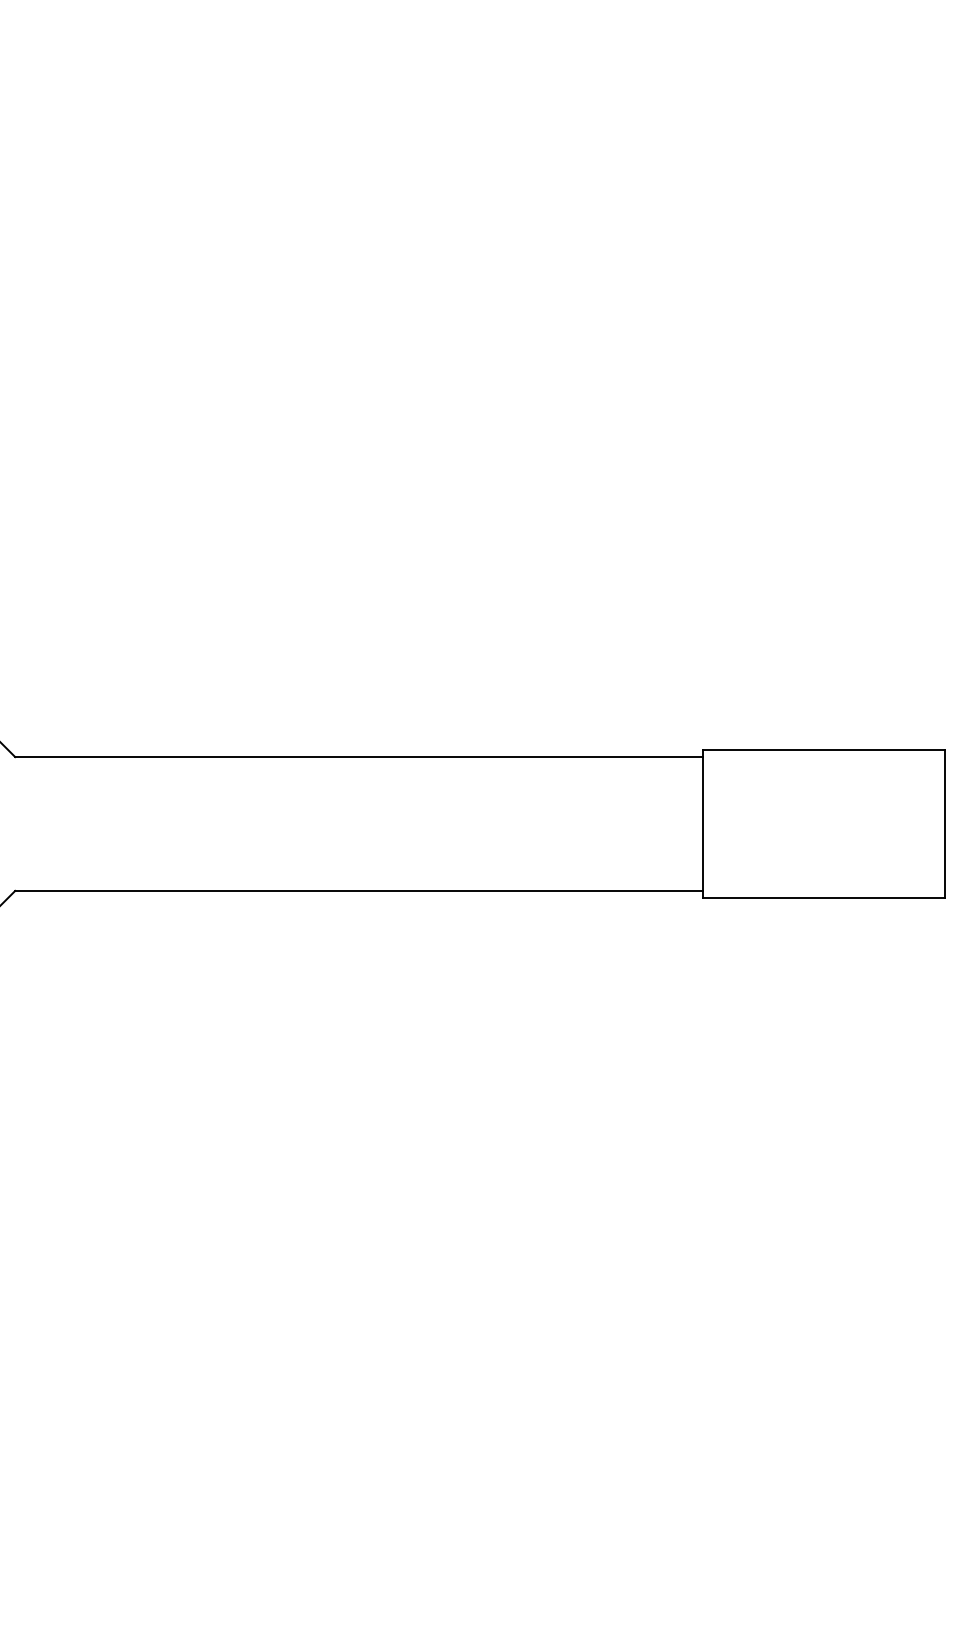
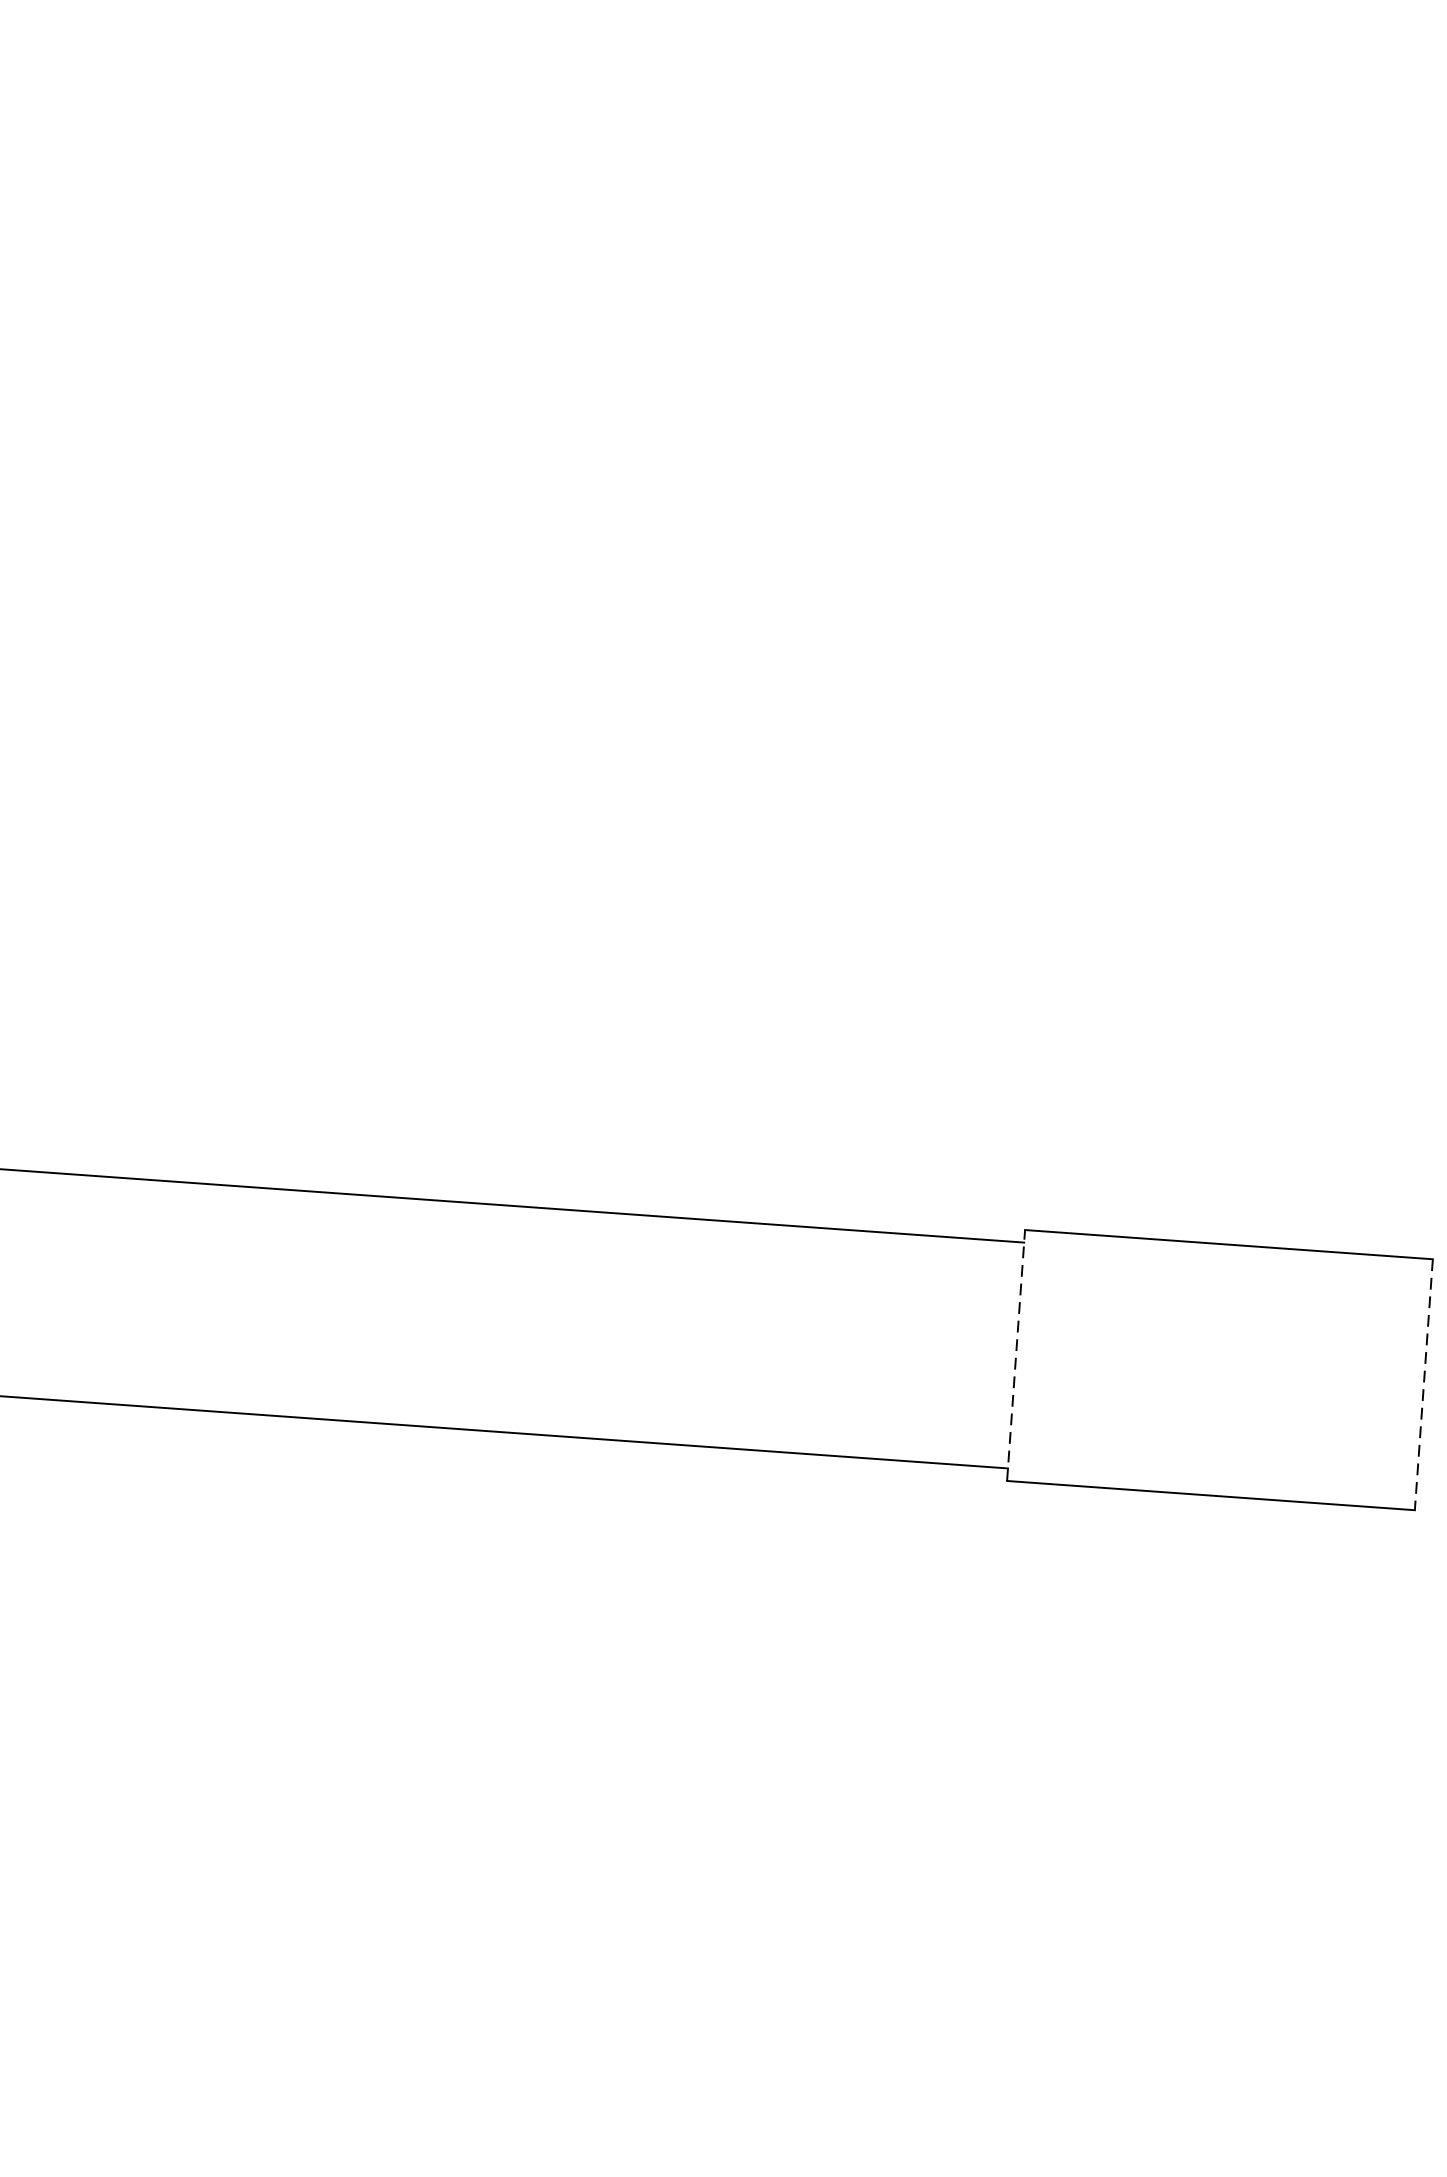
line: (703, 823) -> (1016, 1354), solid -> dashed
line: (944, 824) -> (1423, 1385), solid -> dashed

